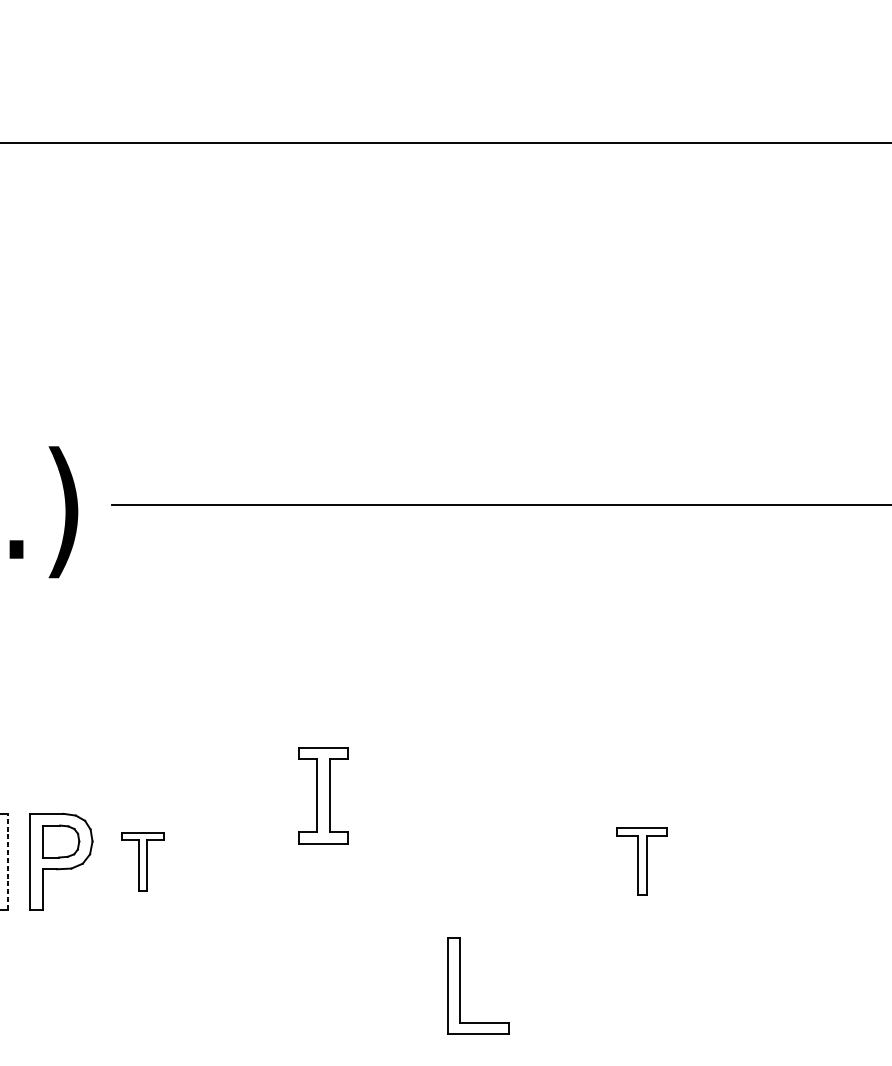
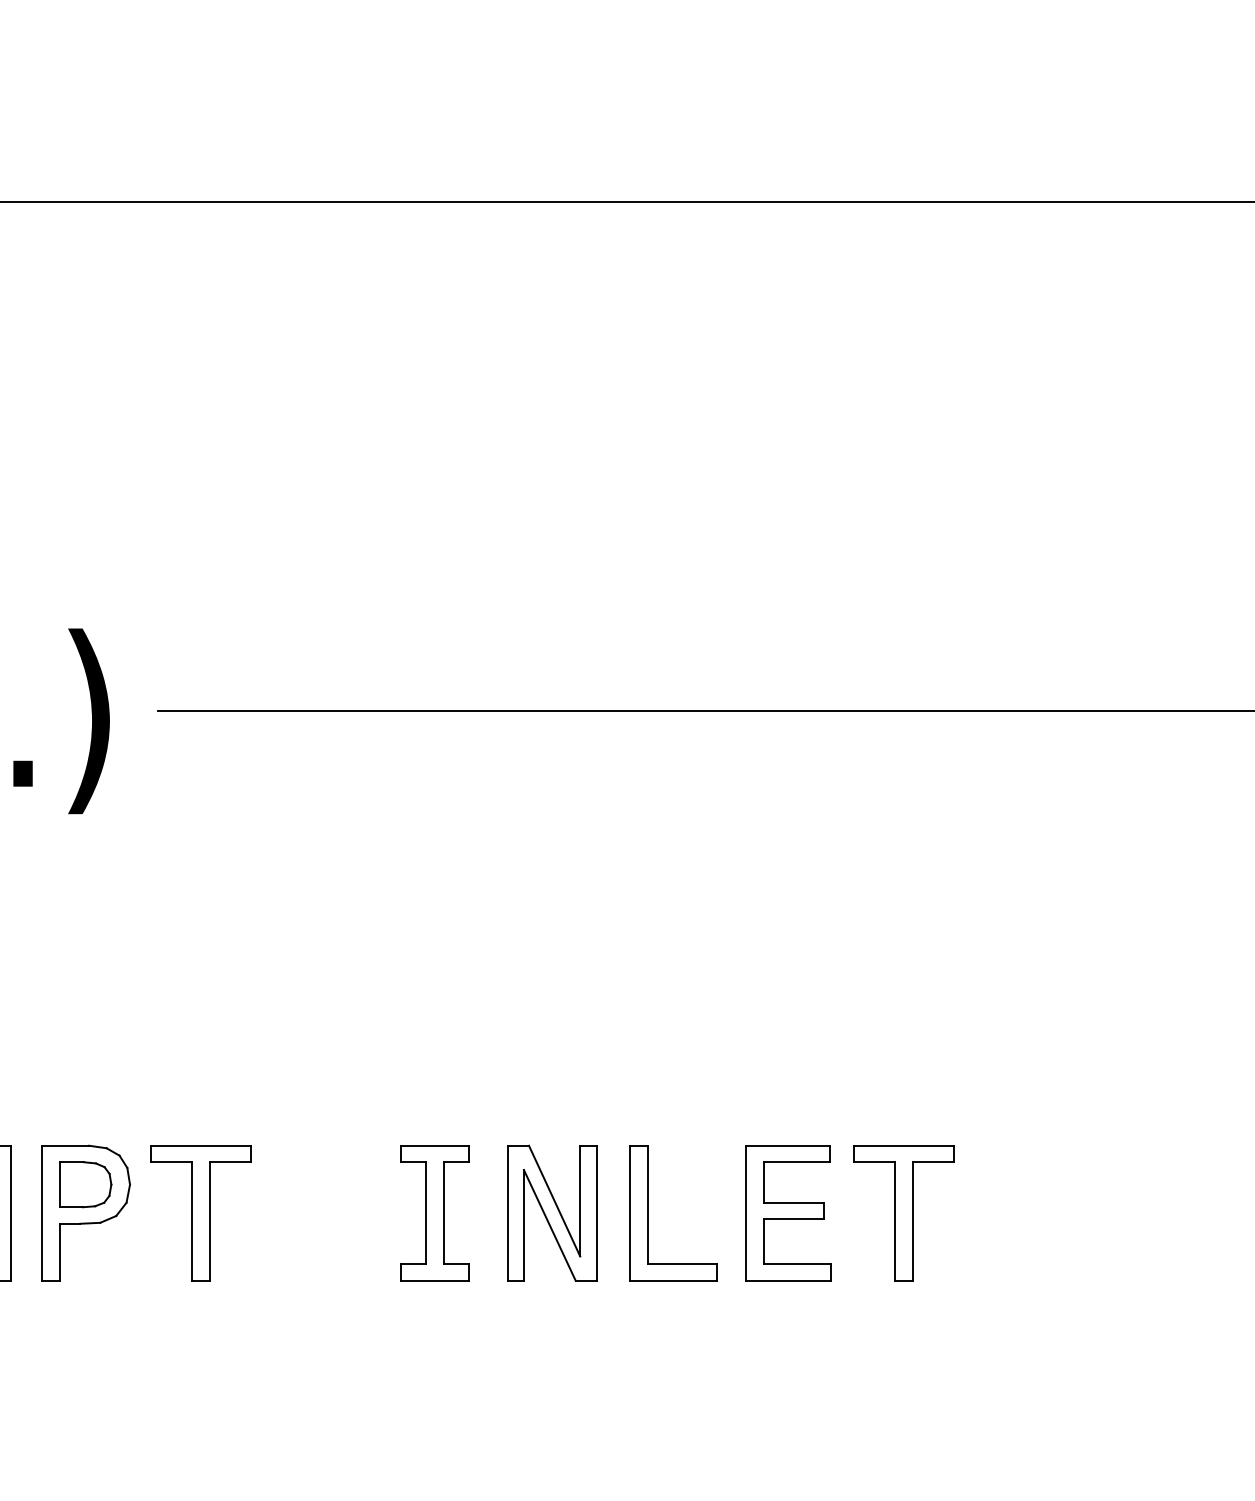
part: (323, 795) -> (434, 1213), moved
line: (7, 861) -> (10, 1213), dashed -> solid
part: (142, 861) -> (200, 1213), size x1.67
part: (392, 861) -> (552, 1212), added
part: (560, 861) -> (788, 1213), added
part: (642, 861) -> (903, 1213), size x1.43
part: (460, 986) -> (648, 1213), moved

